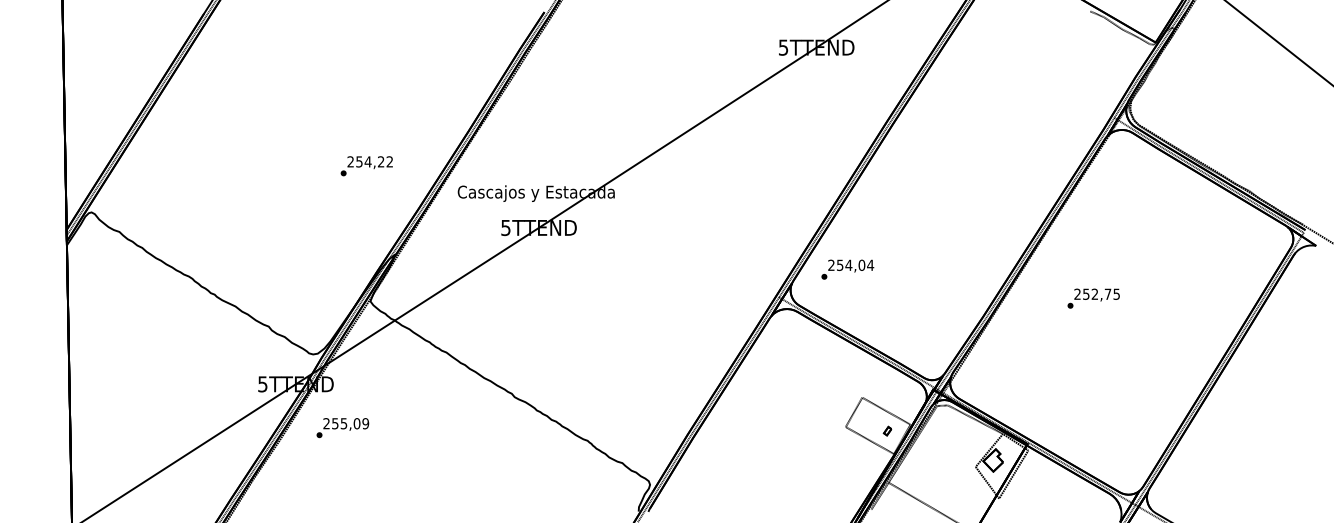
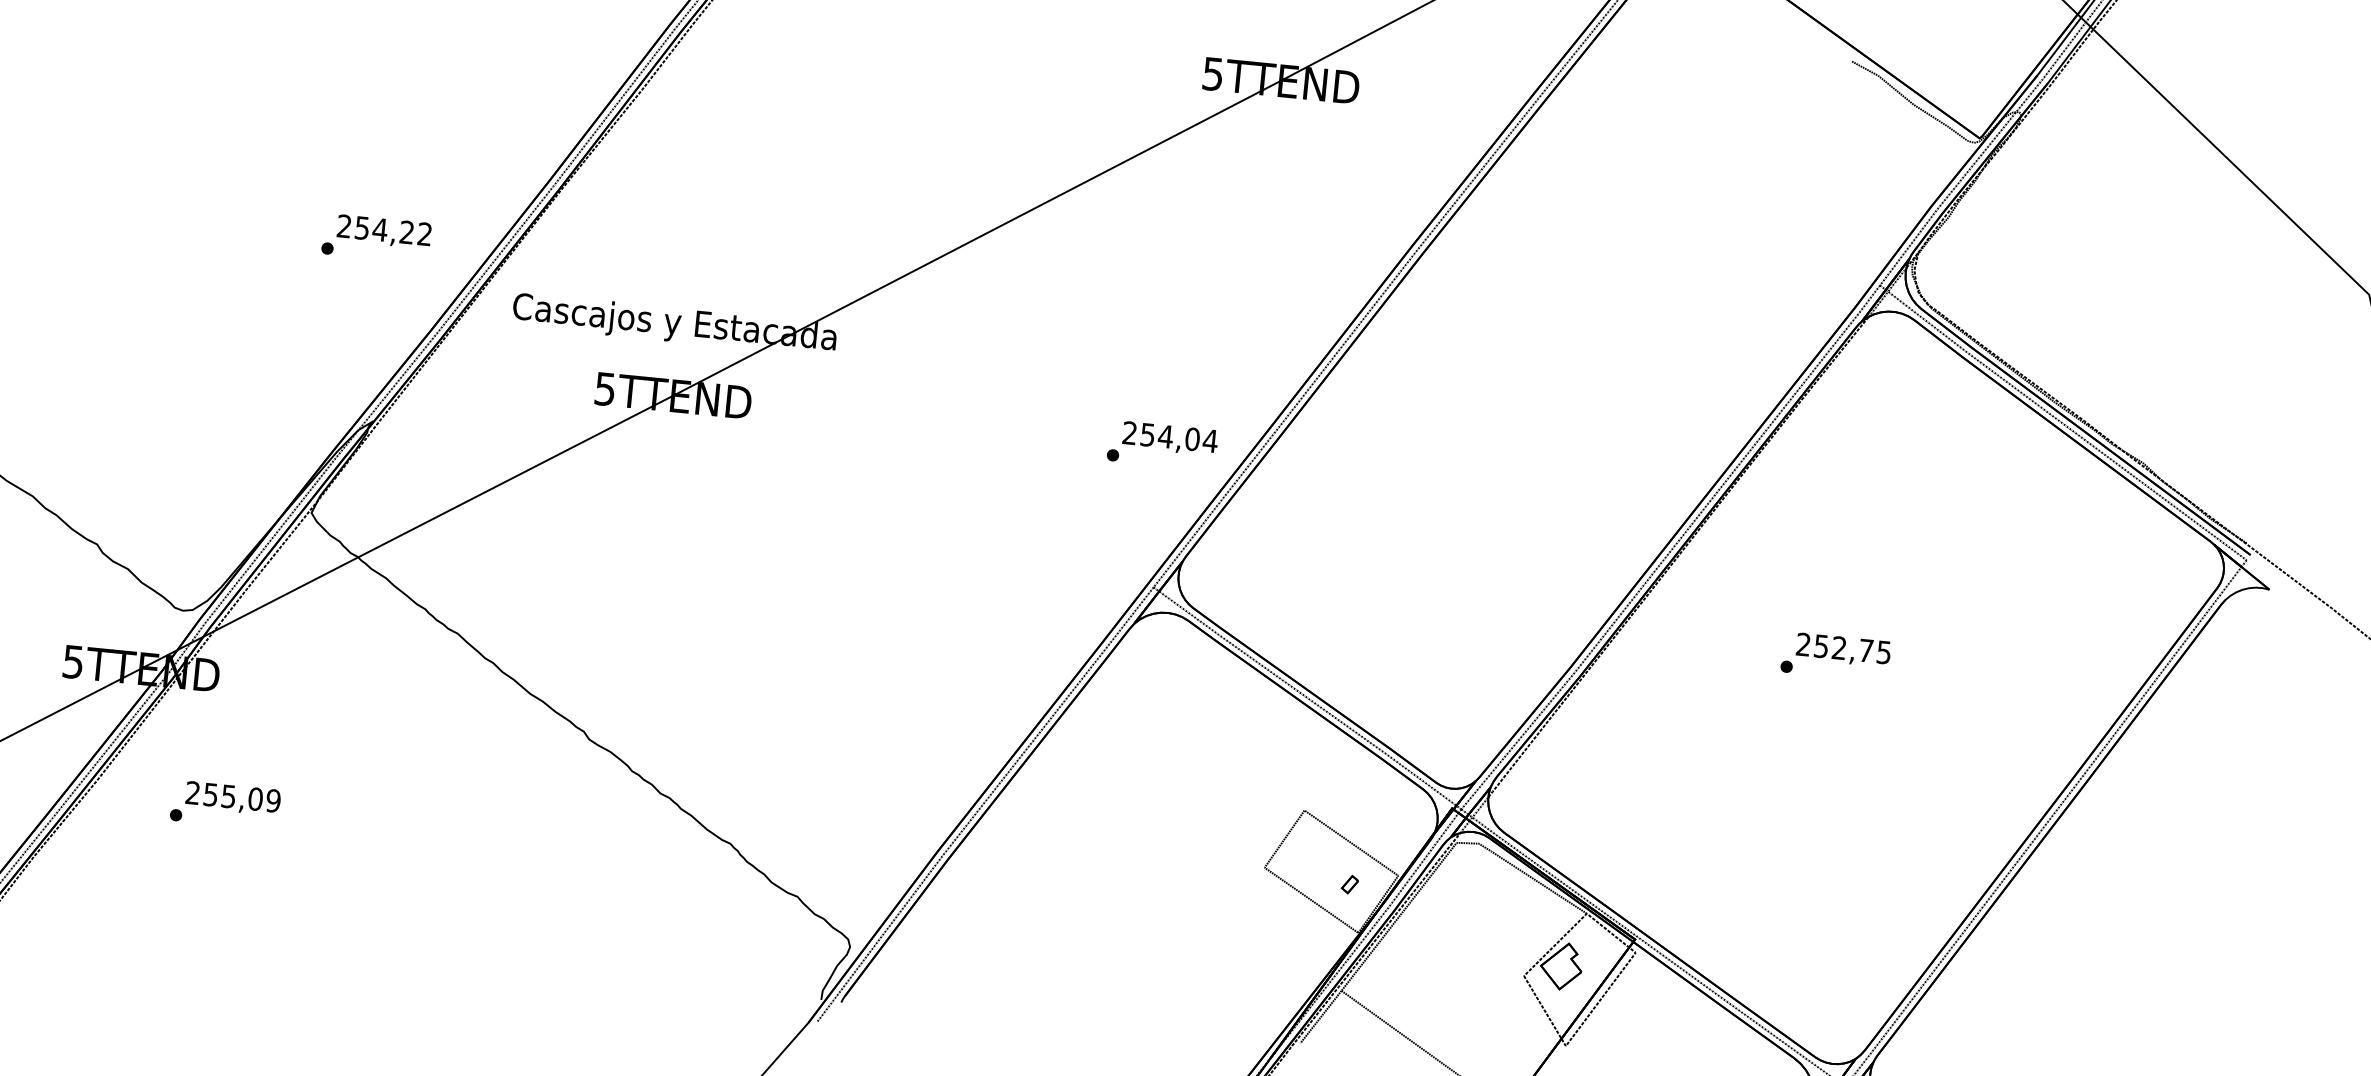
text: (366, 166) -> (375, 239), moved
text: (847, 269) -> (1162, 444), moved
text: (1093, 298) -> (1835, 656), moved
text: (342, 428) -> (224, 806), moved

